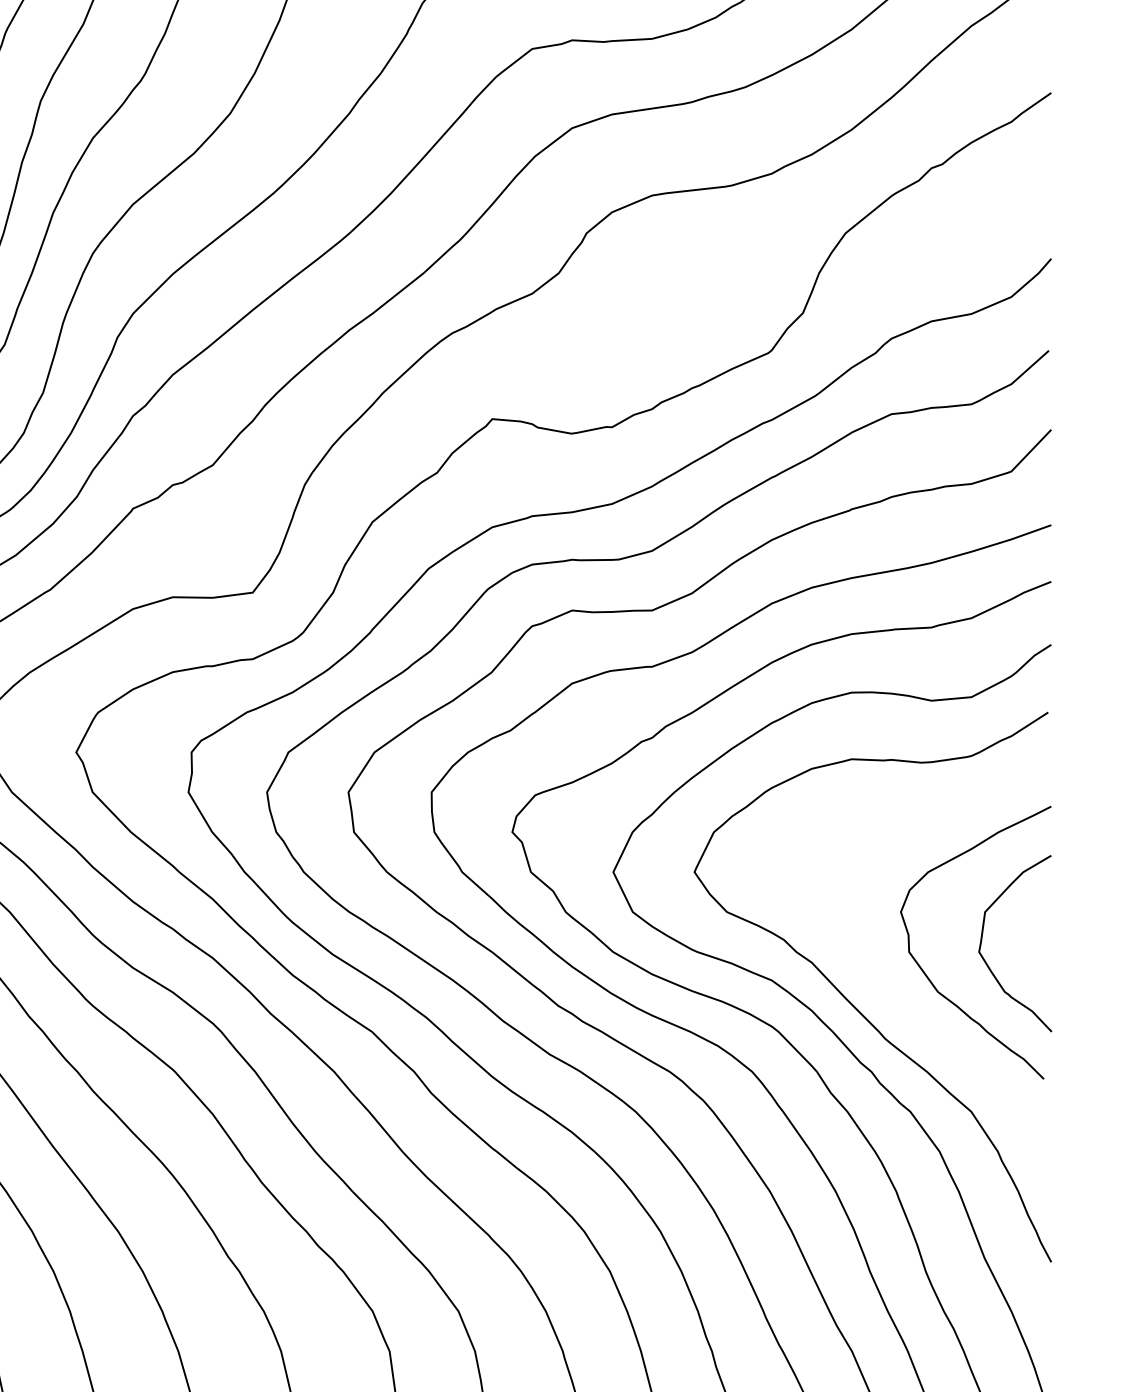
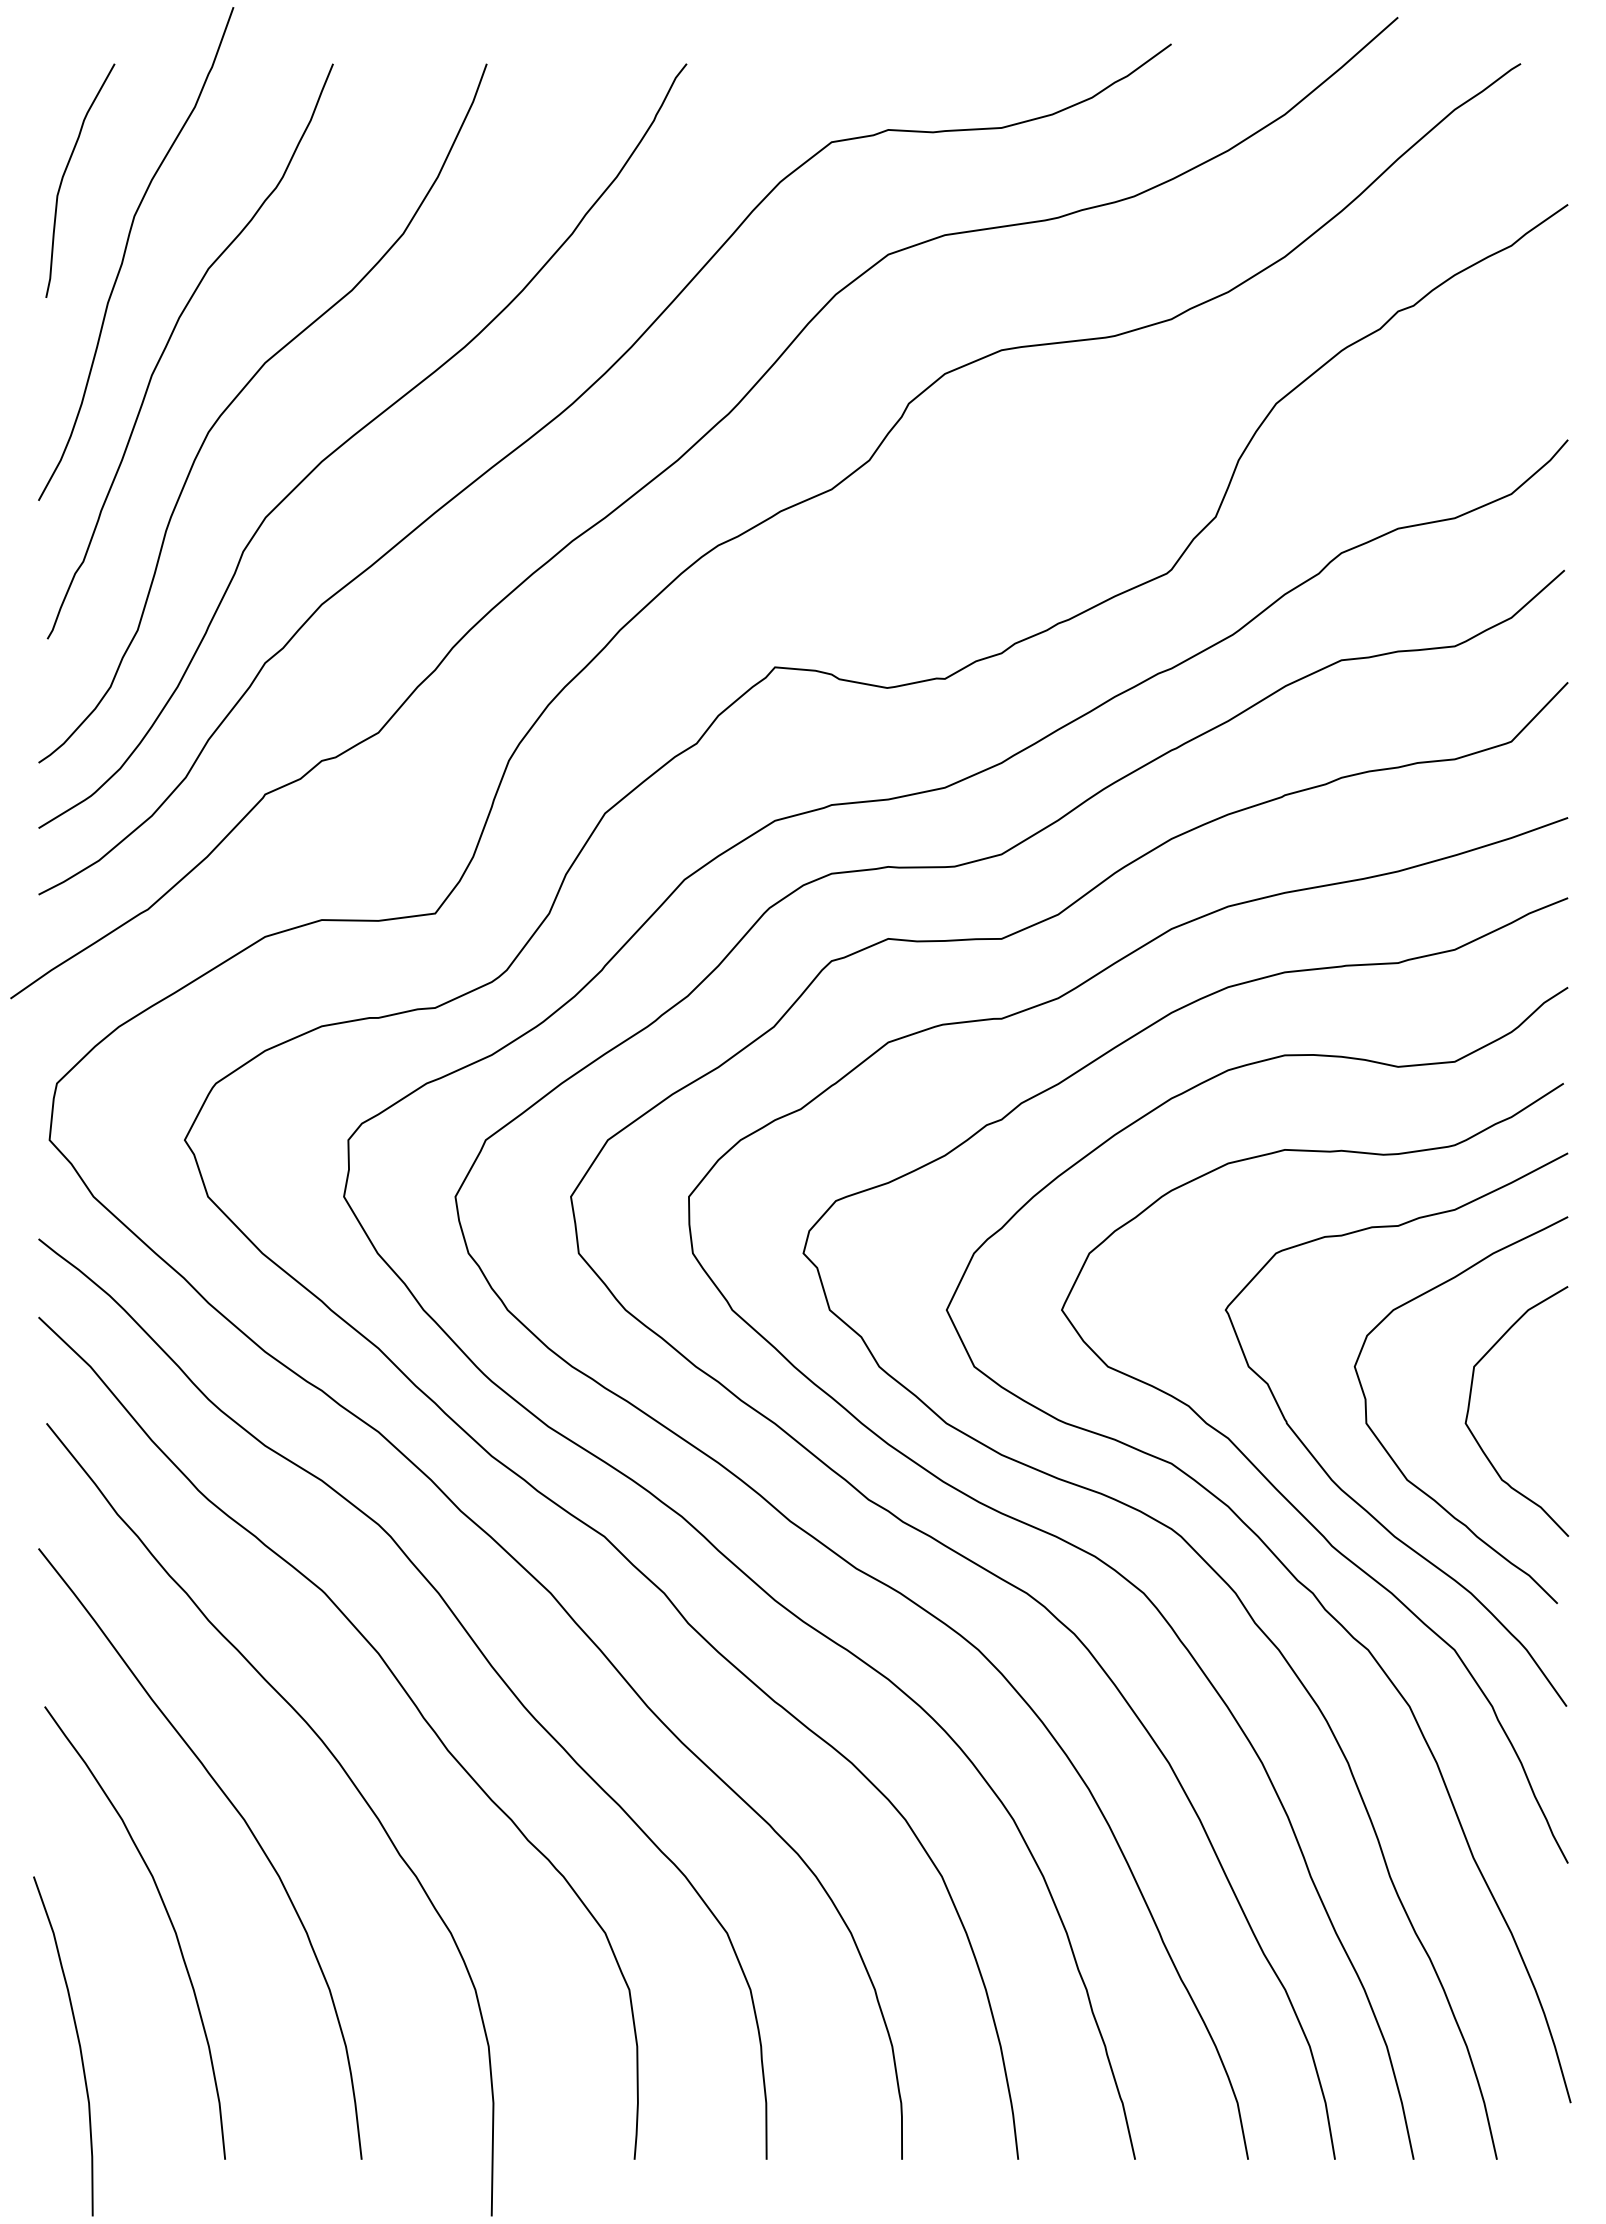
curve: (895, 1000) -> (1346, 1492), added

